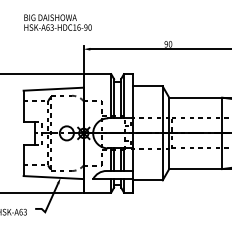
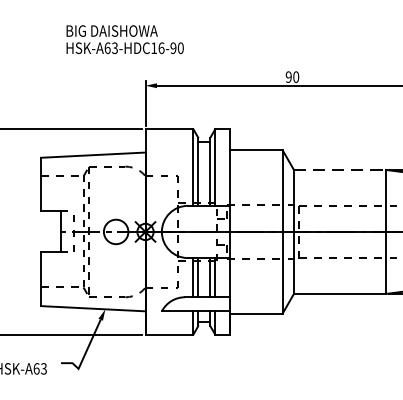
text: (57, 22) -> (124, 39), moved
line: (196, 97) -> (341, 169), solid -> dashed

